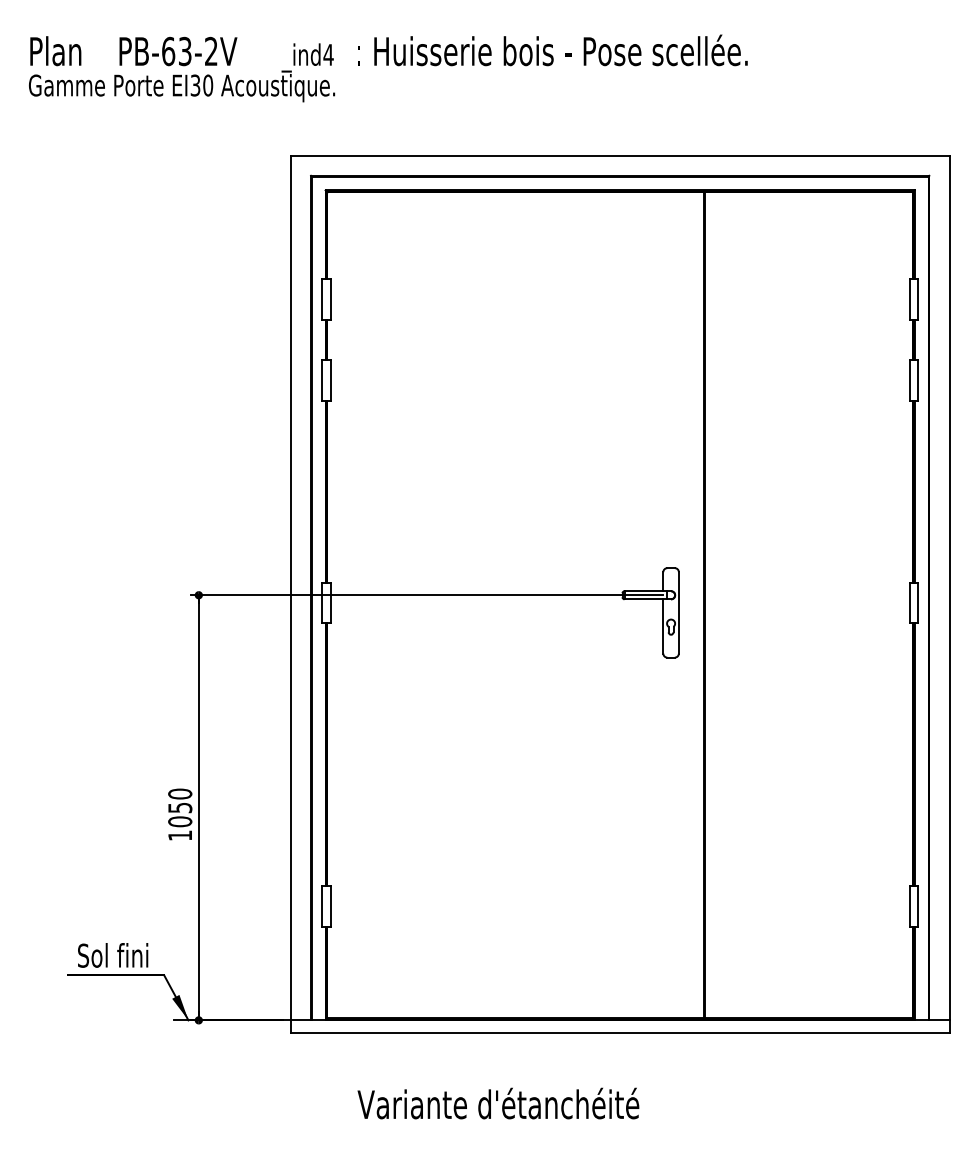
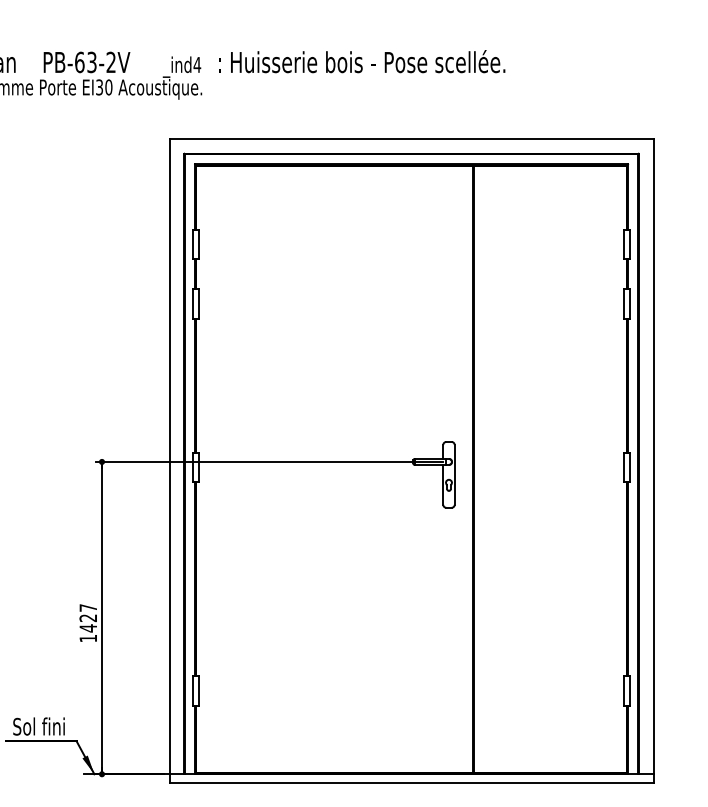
text: (180, 807) -> (88, 617), 1050 -> 1427

